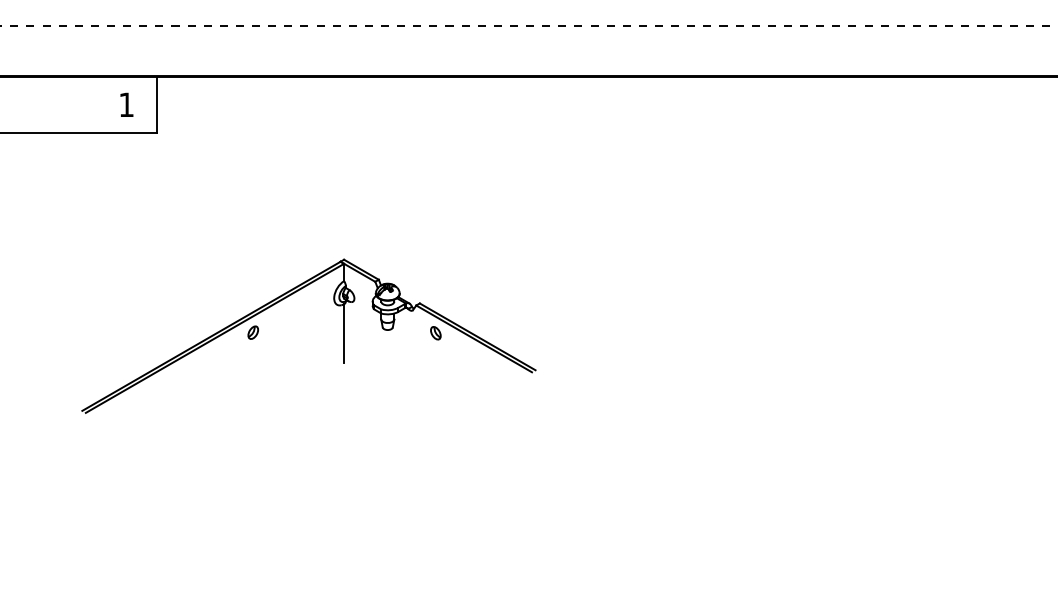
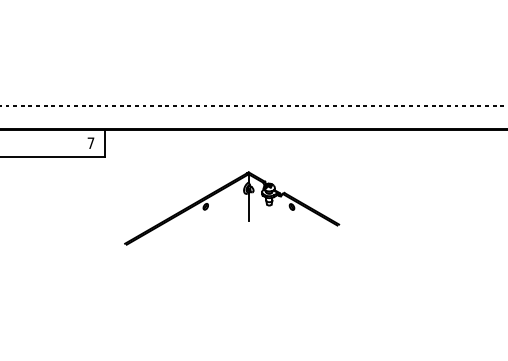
text: (125, 103) -> (90, 142), 1 -> 7
part: (343, 336) -> (248, 208), moved

